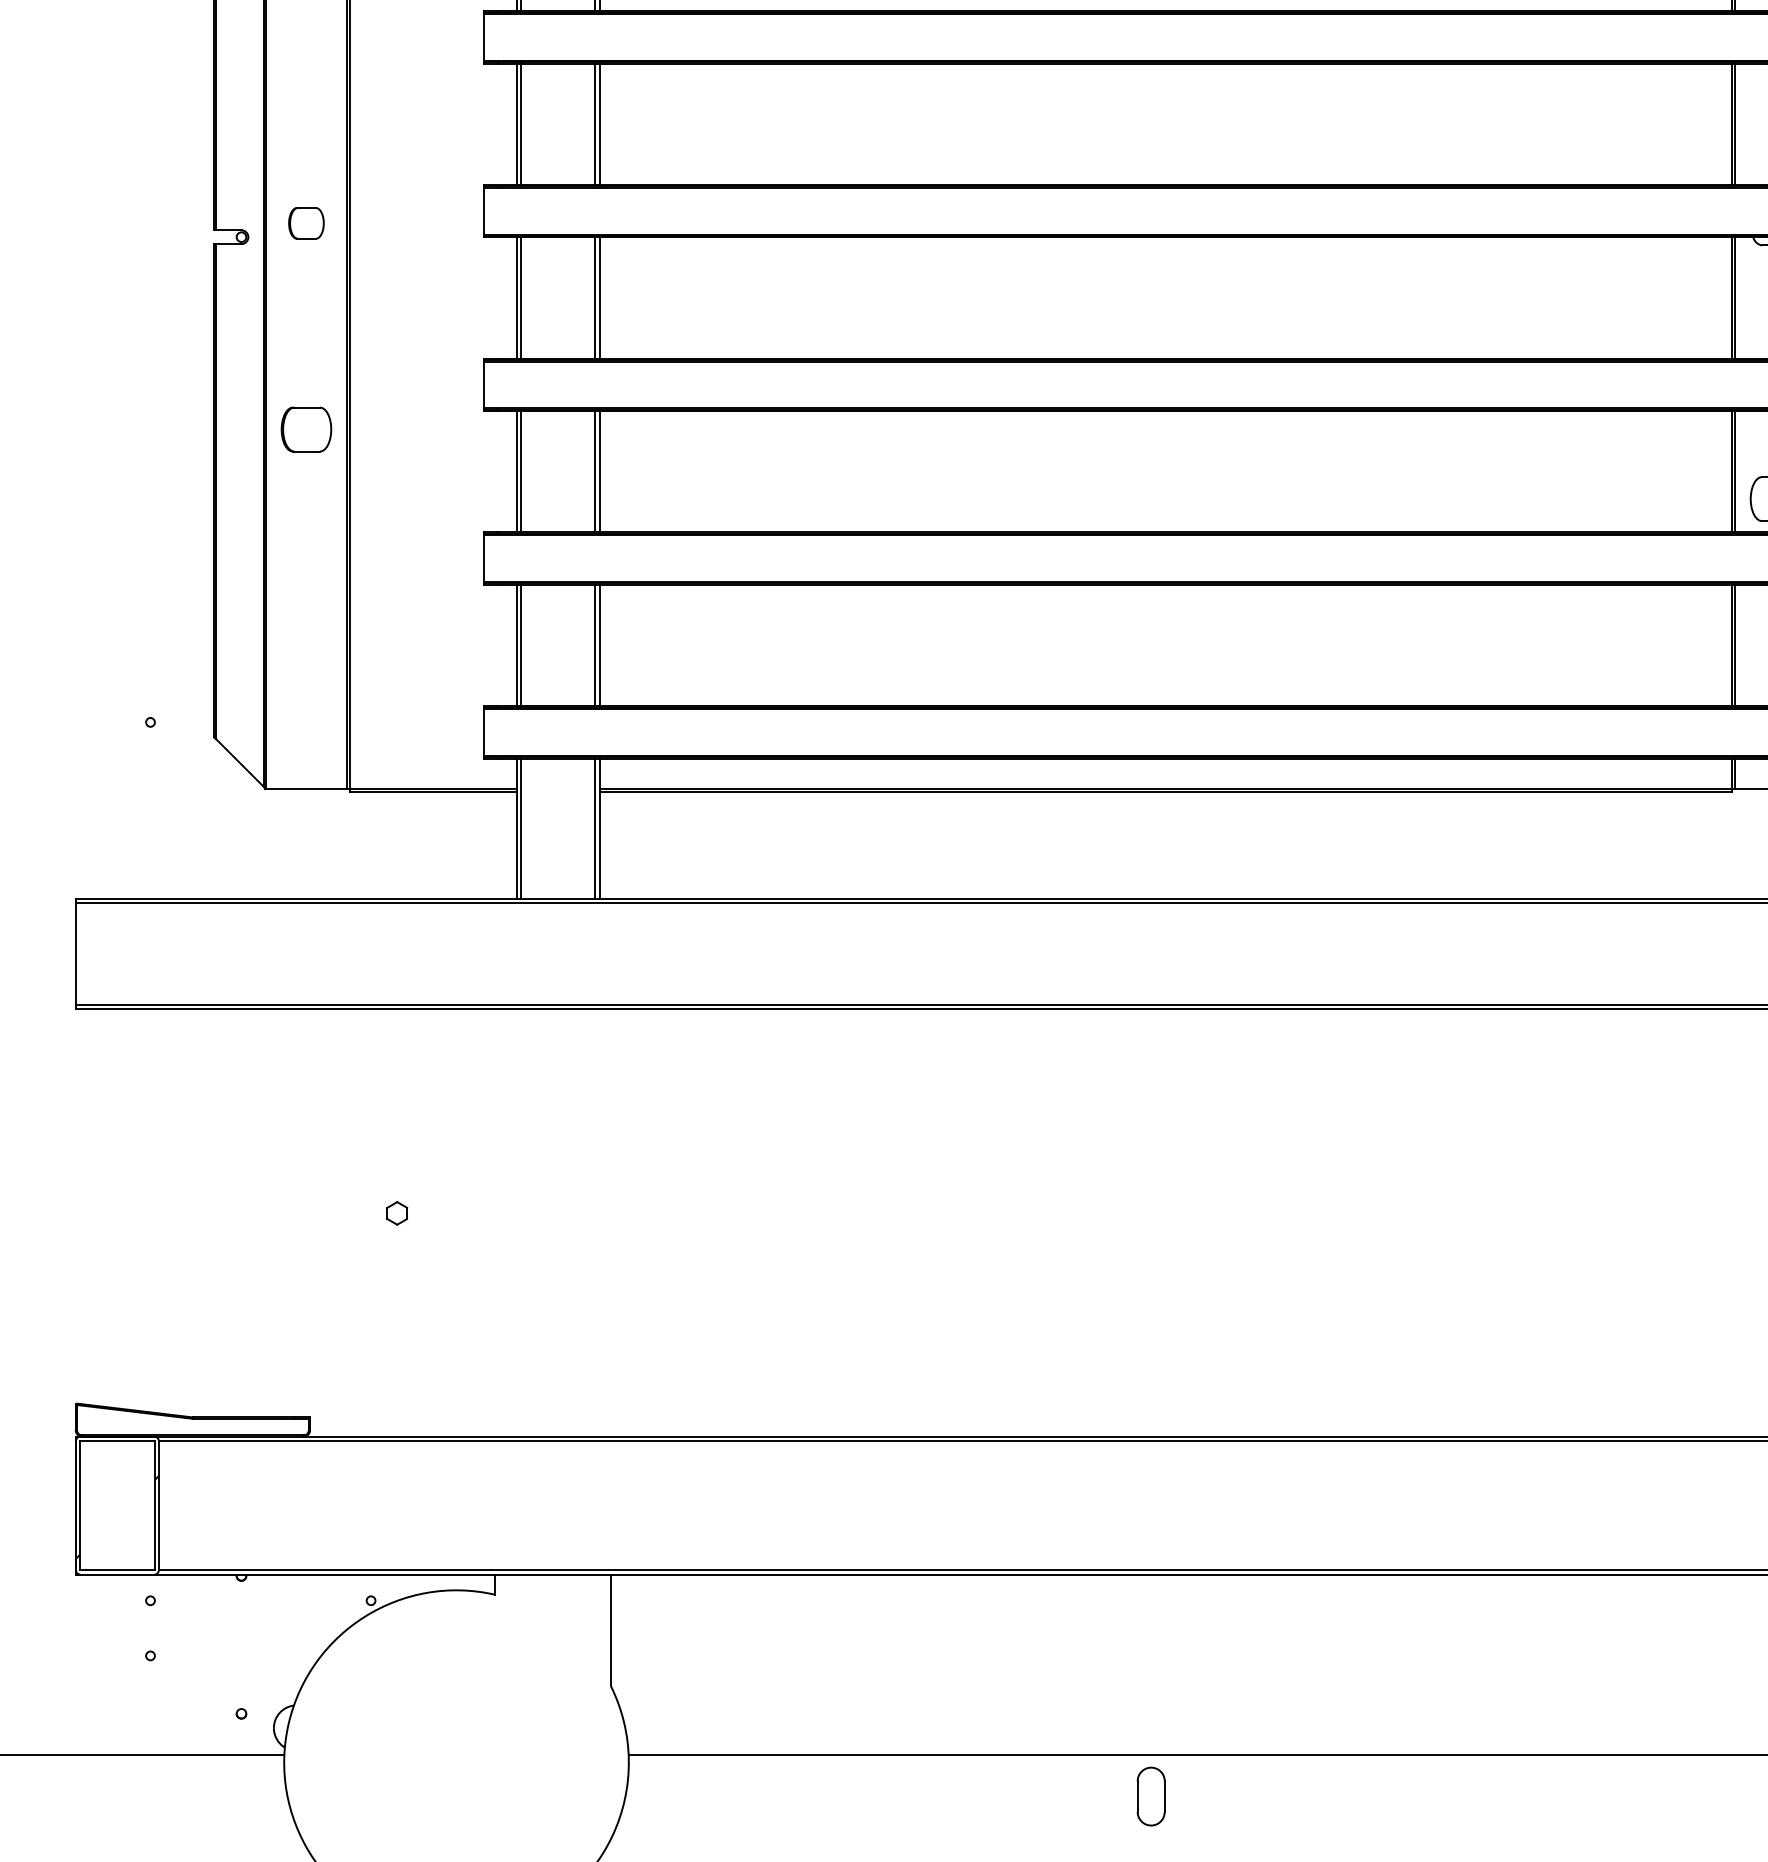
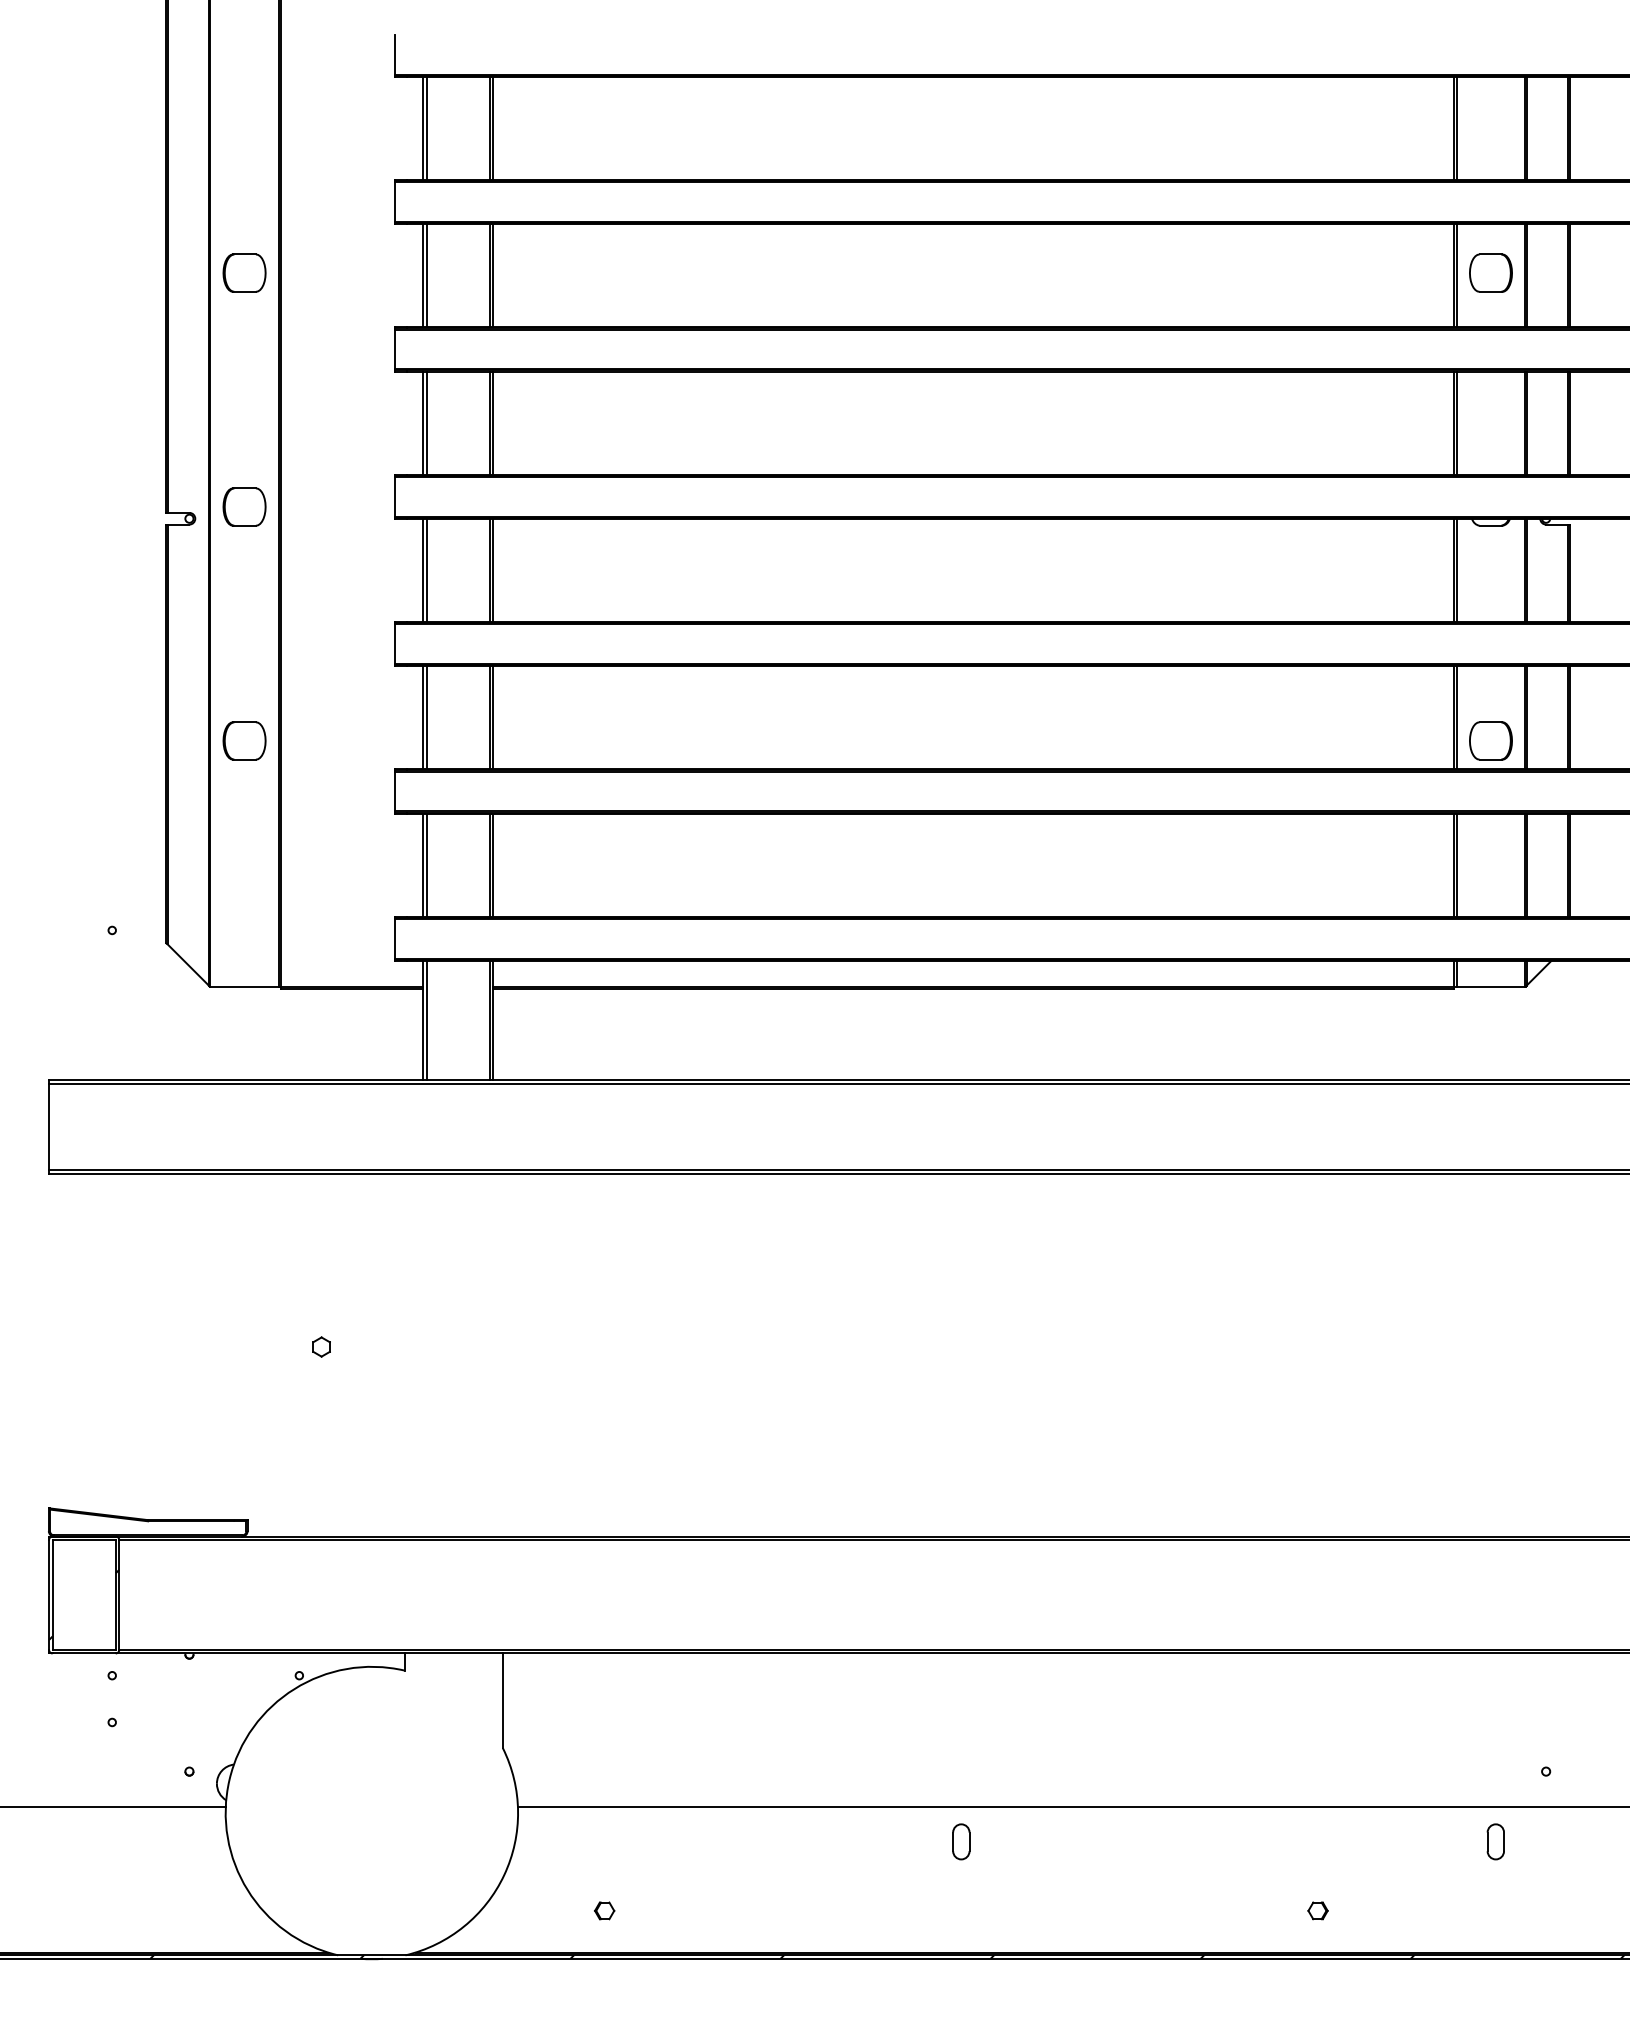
part: (306, 222) -> (244, 506), size x1.43
part: (306, 429) -> (244, 740), moved
part: (1151, 1796) -> (961, 1841), size x0.71

